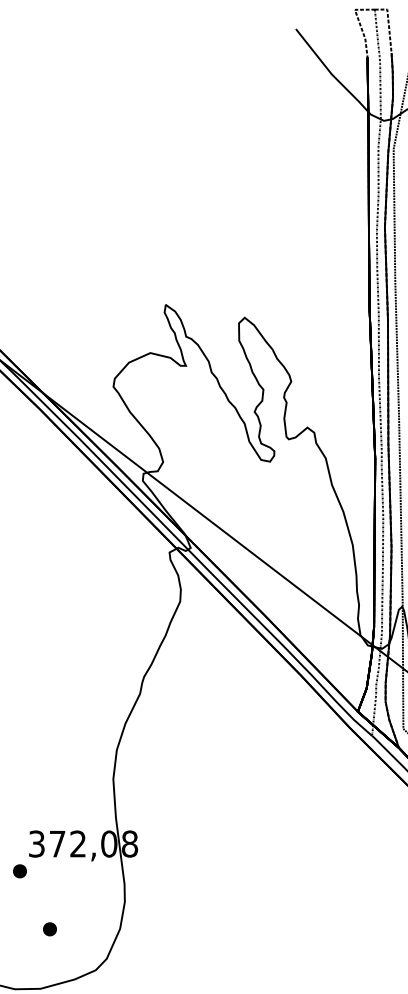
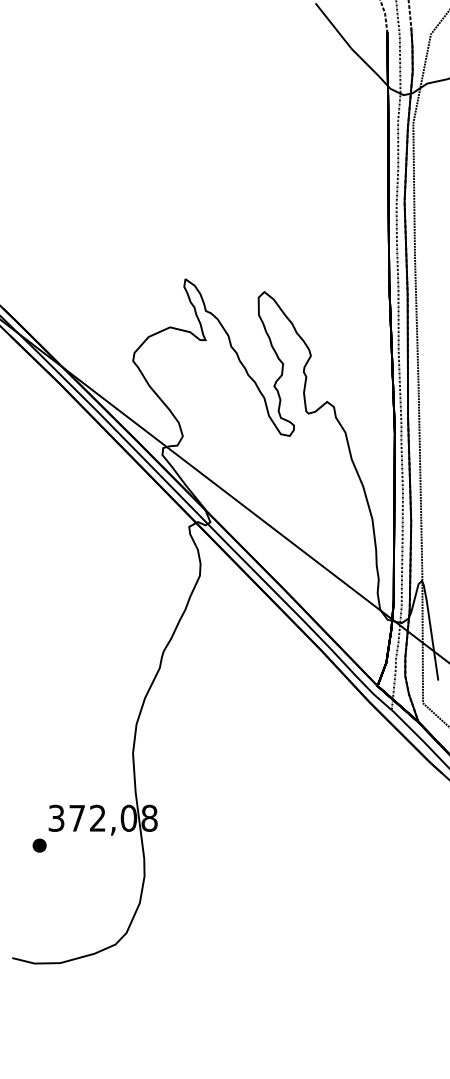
part: (49, 929) -> (69, 903), removed

